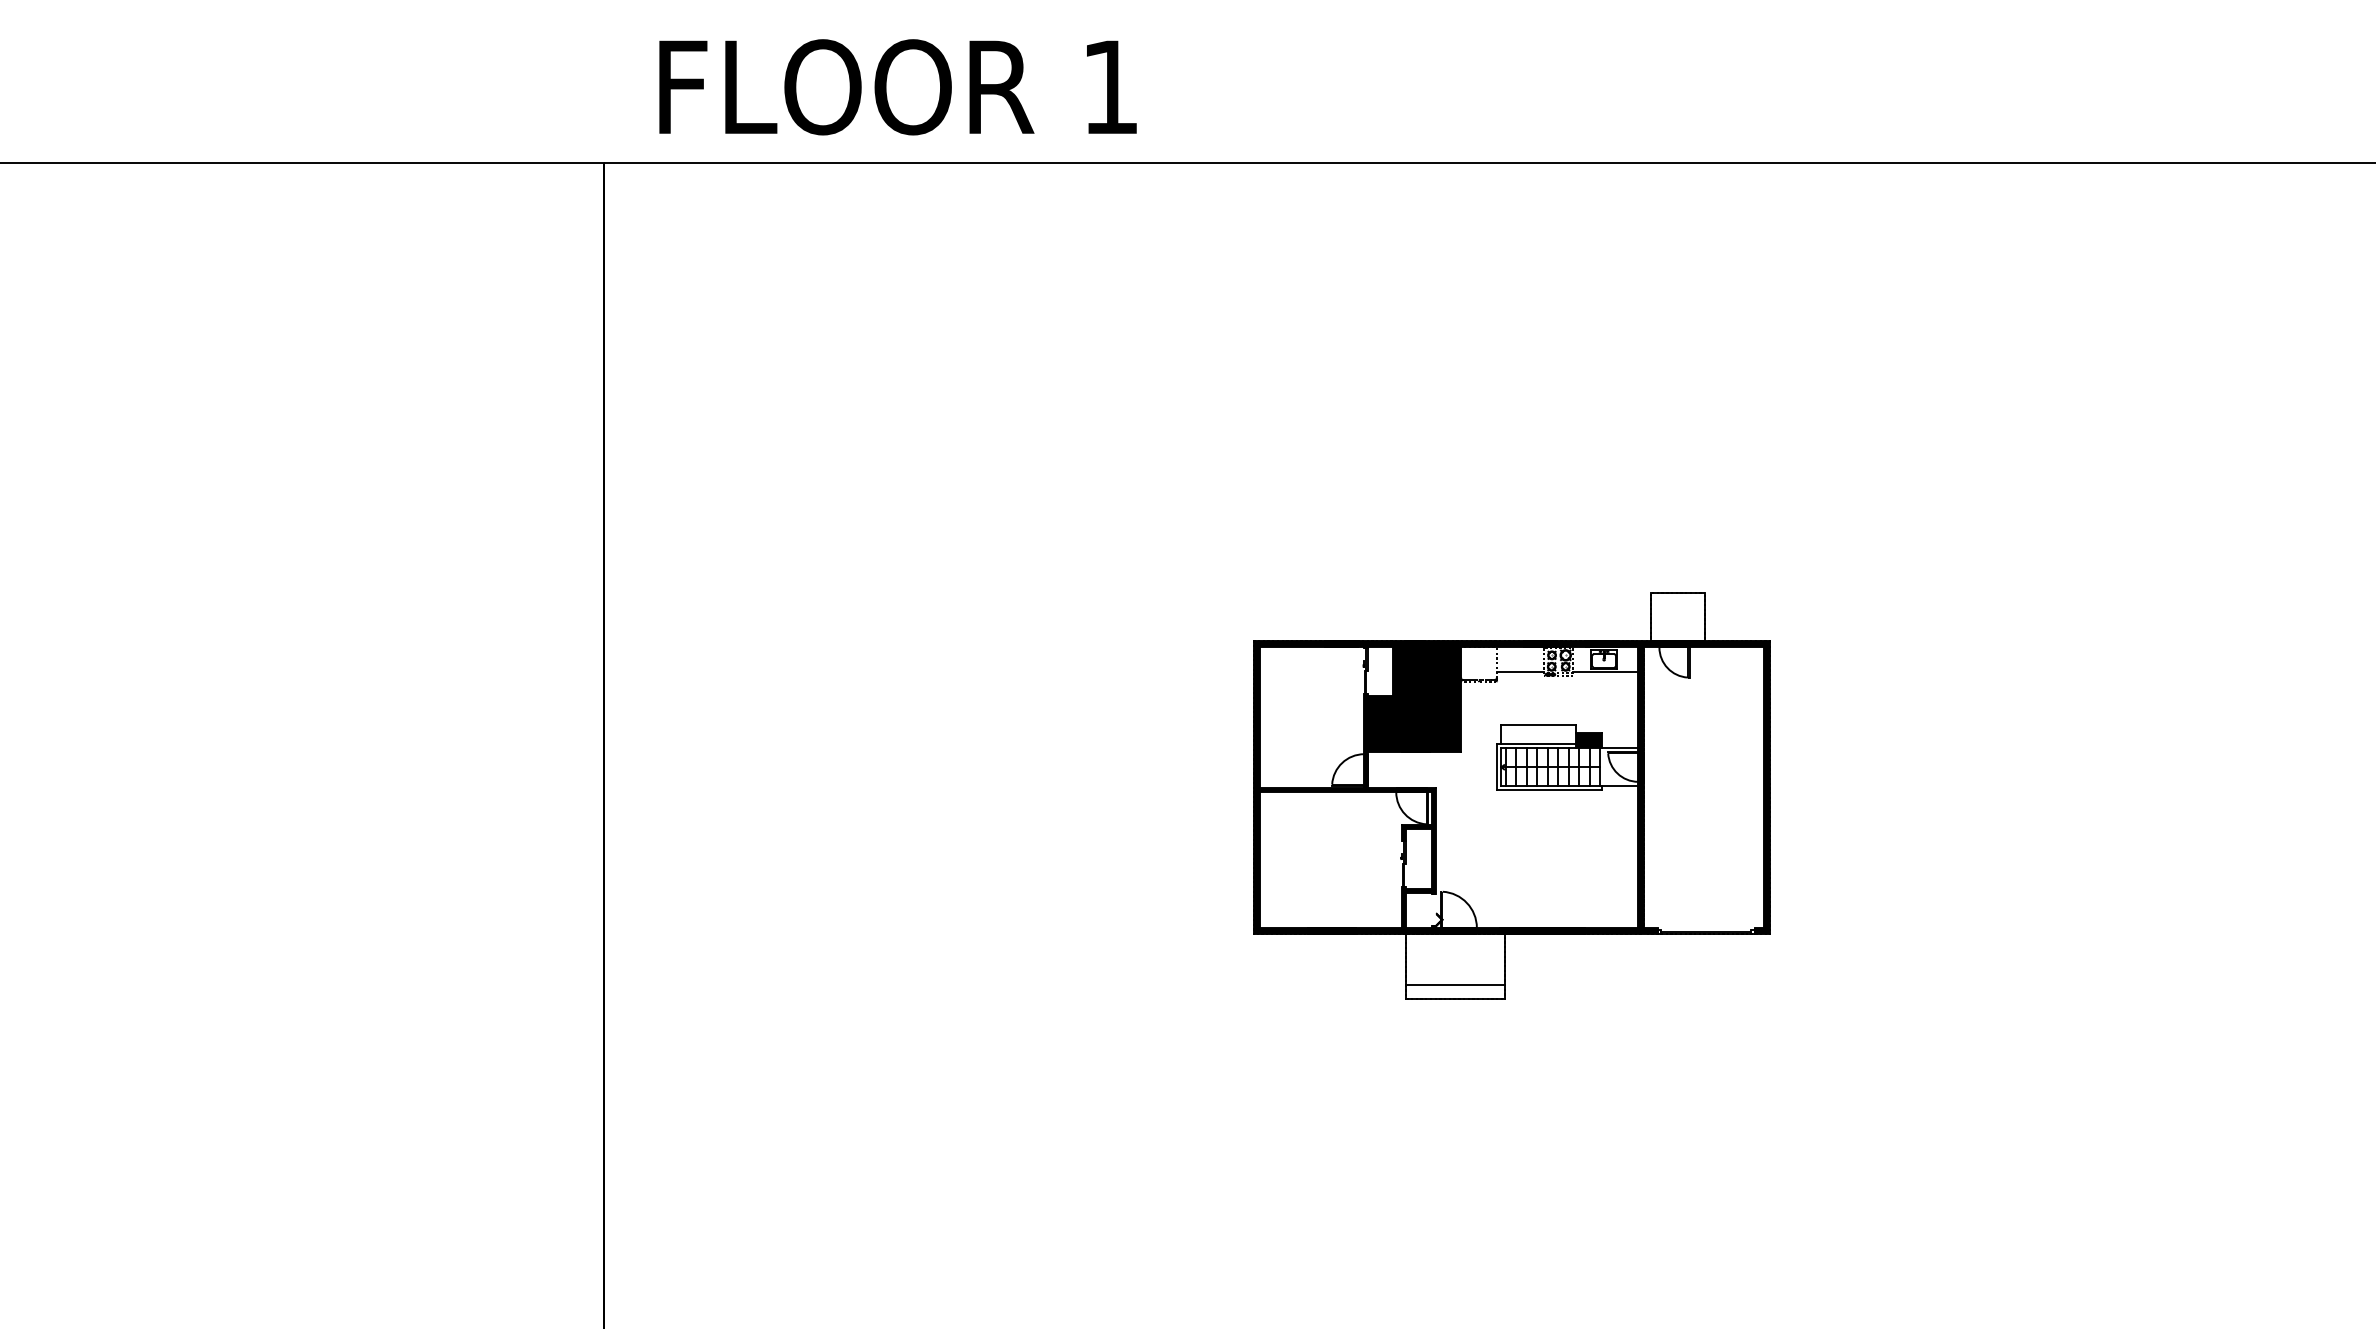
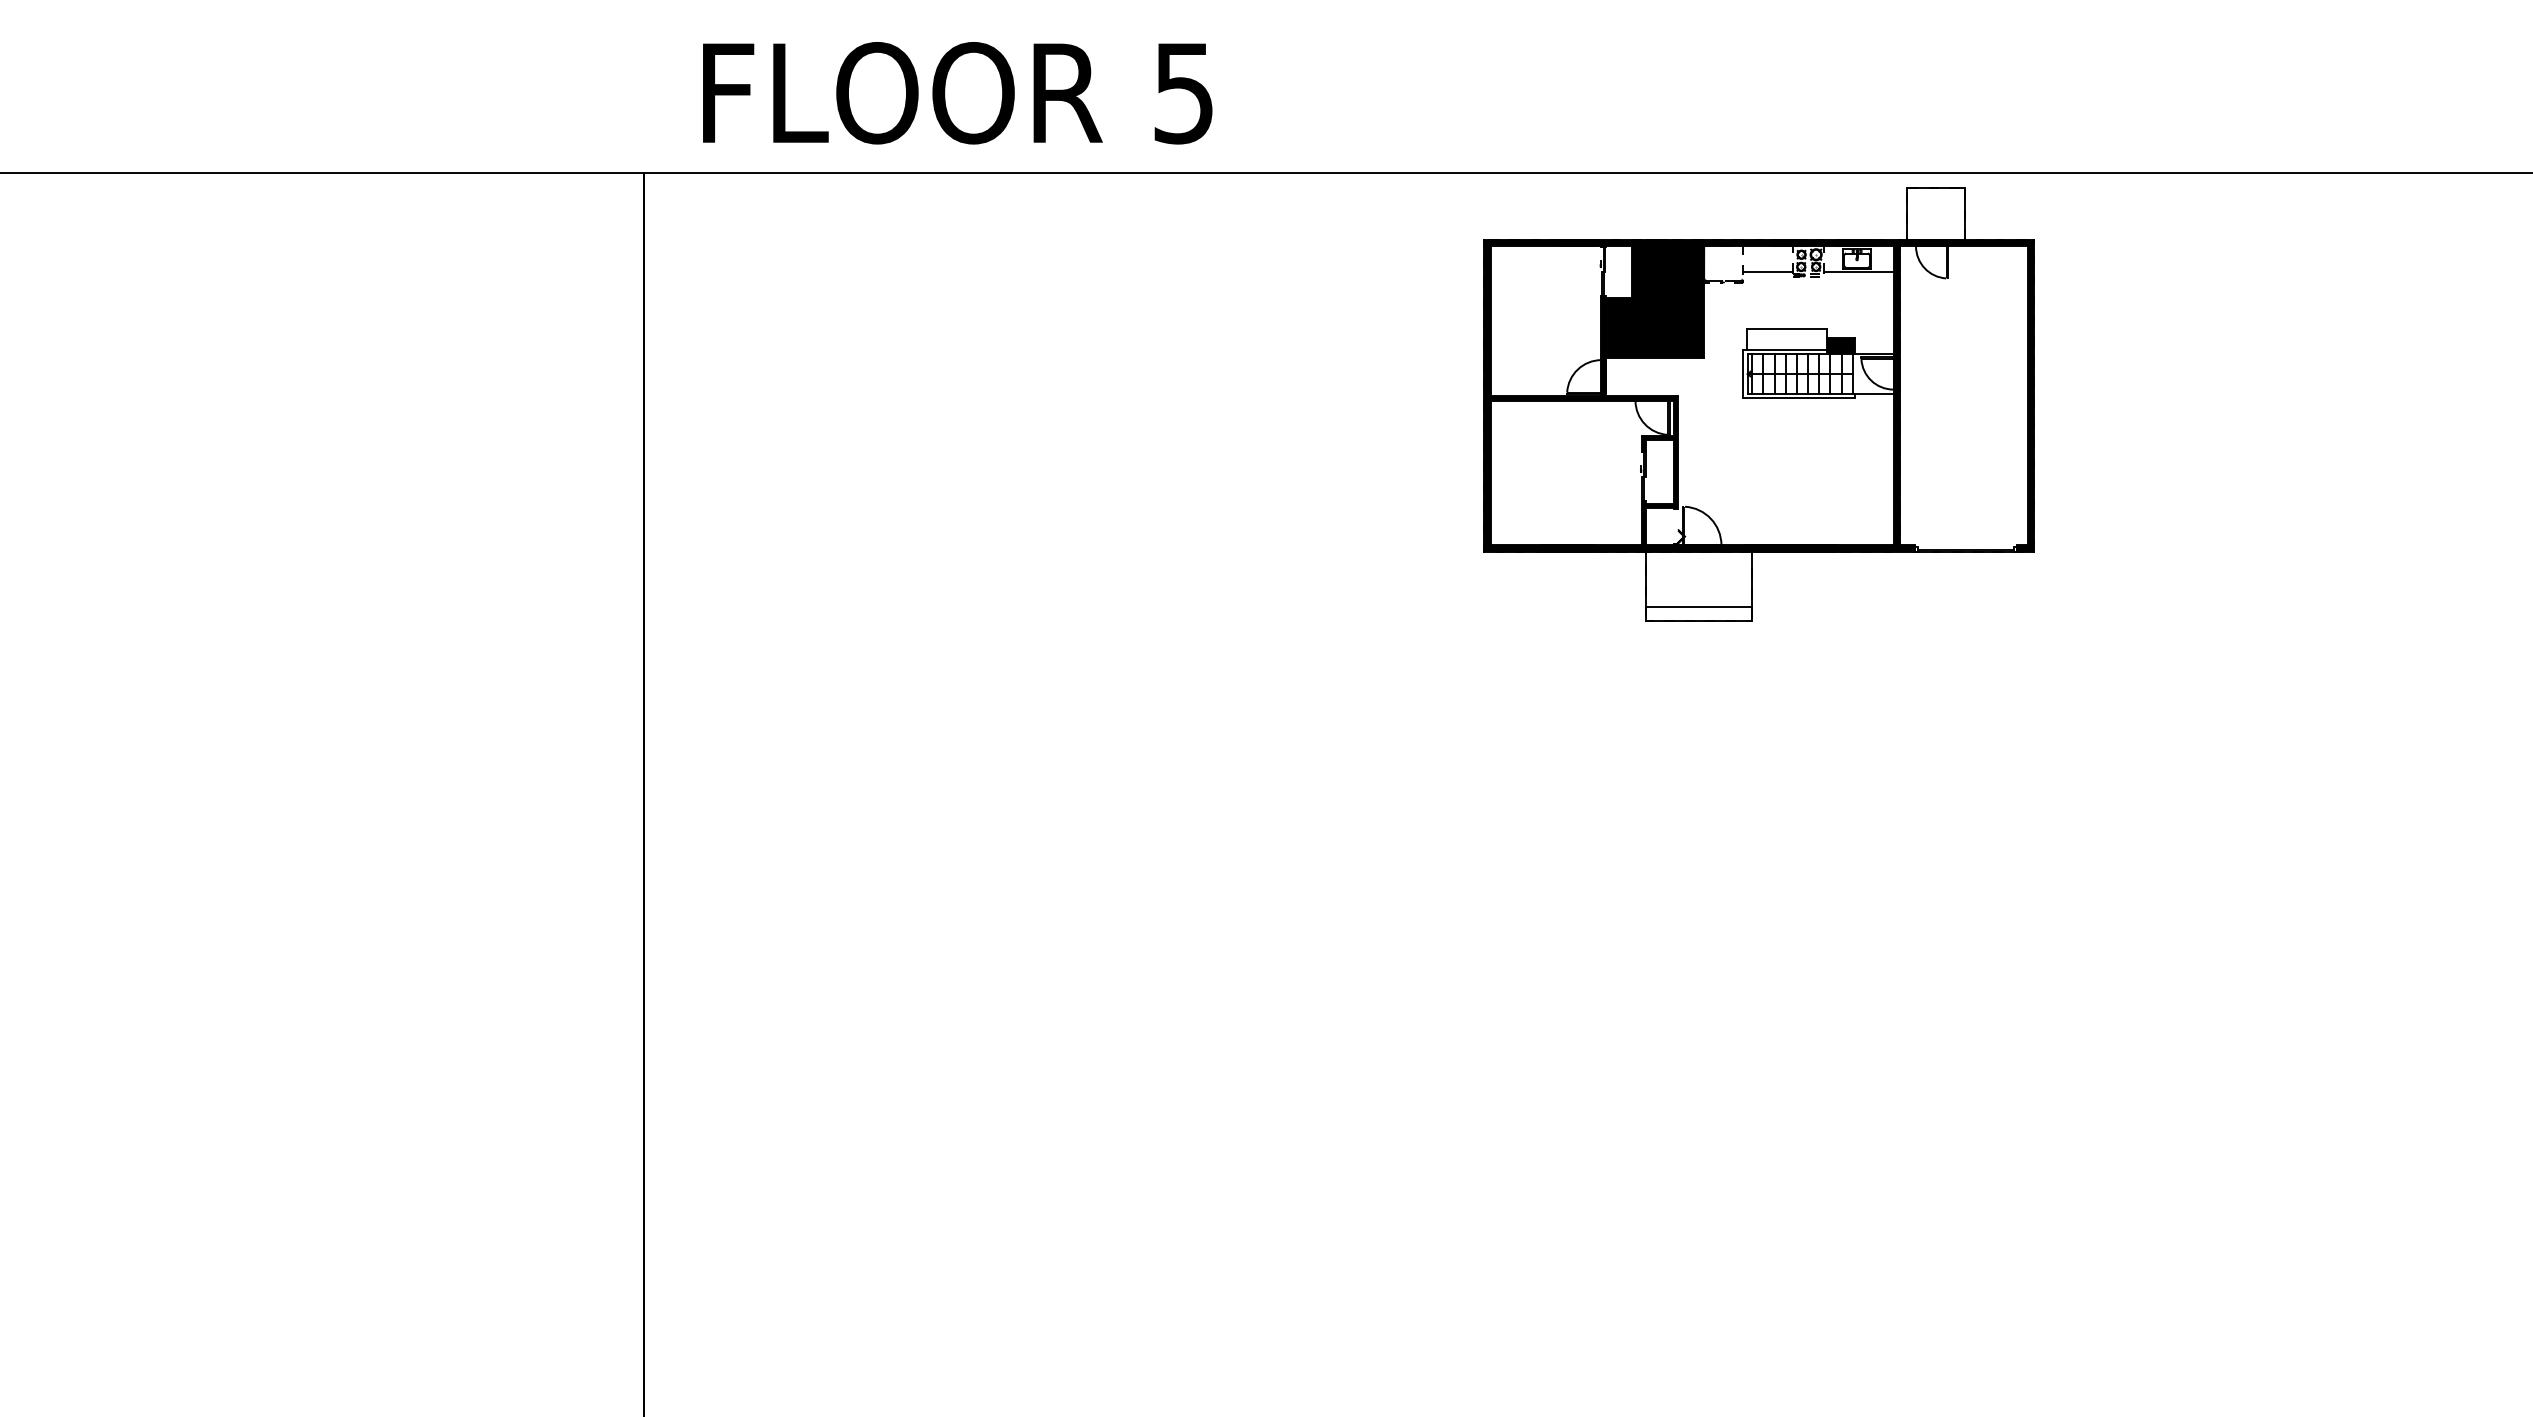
text: (1110, 87) -> (1183, 93), 1 -> 5
part: (1511, 795) -> (1758, 404), moved

